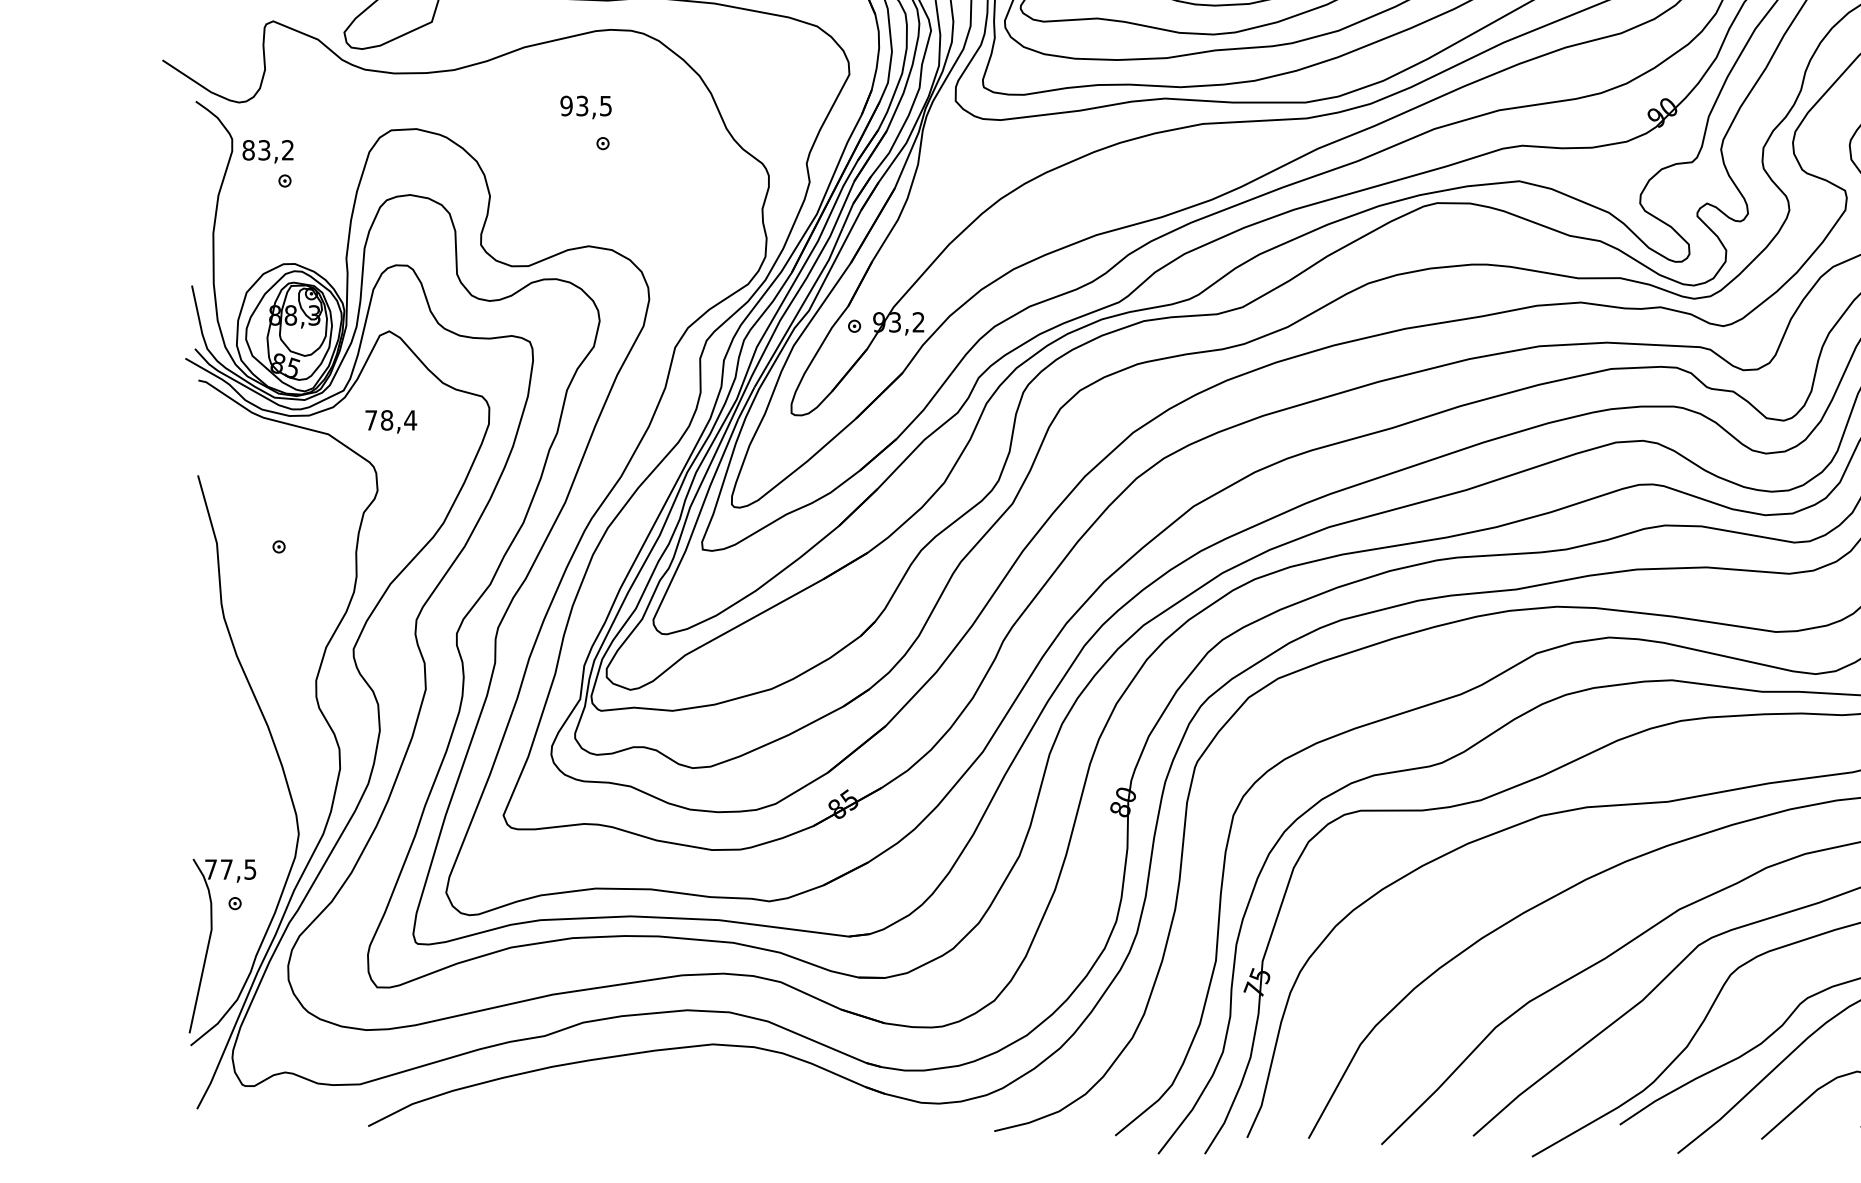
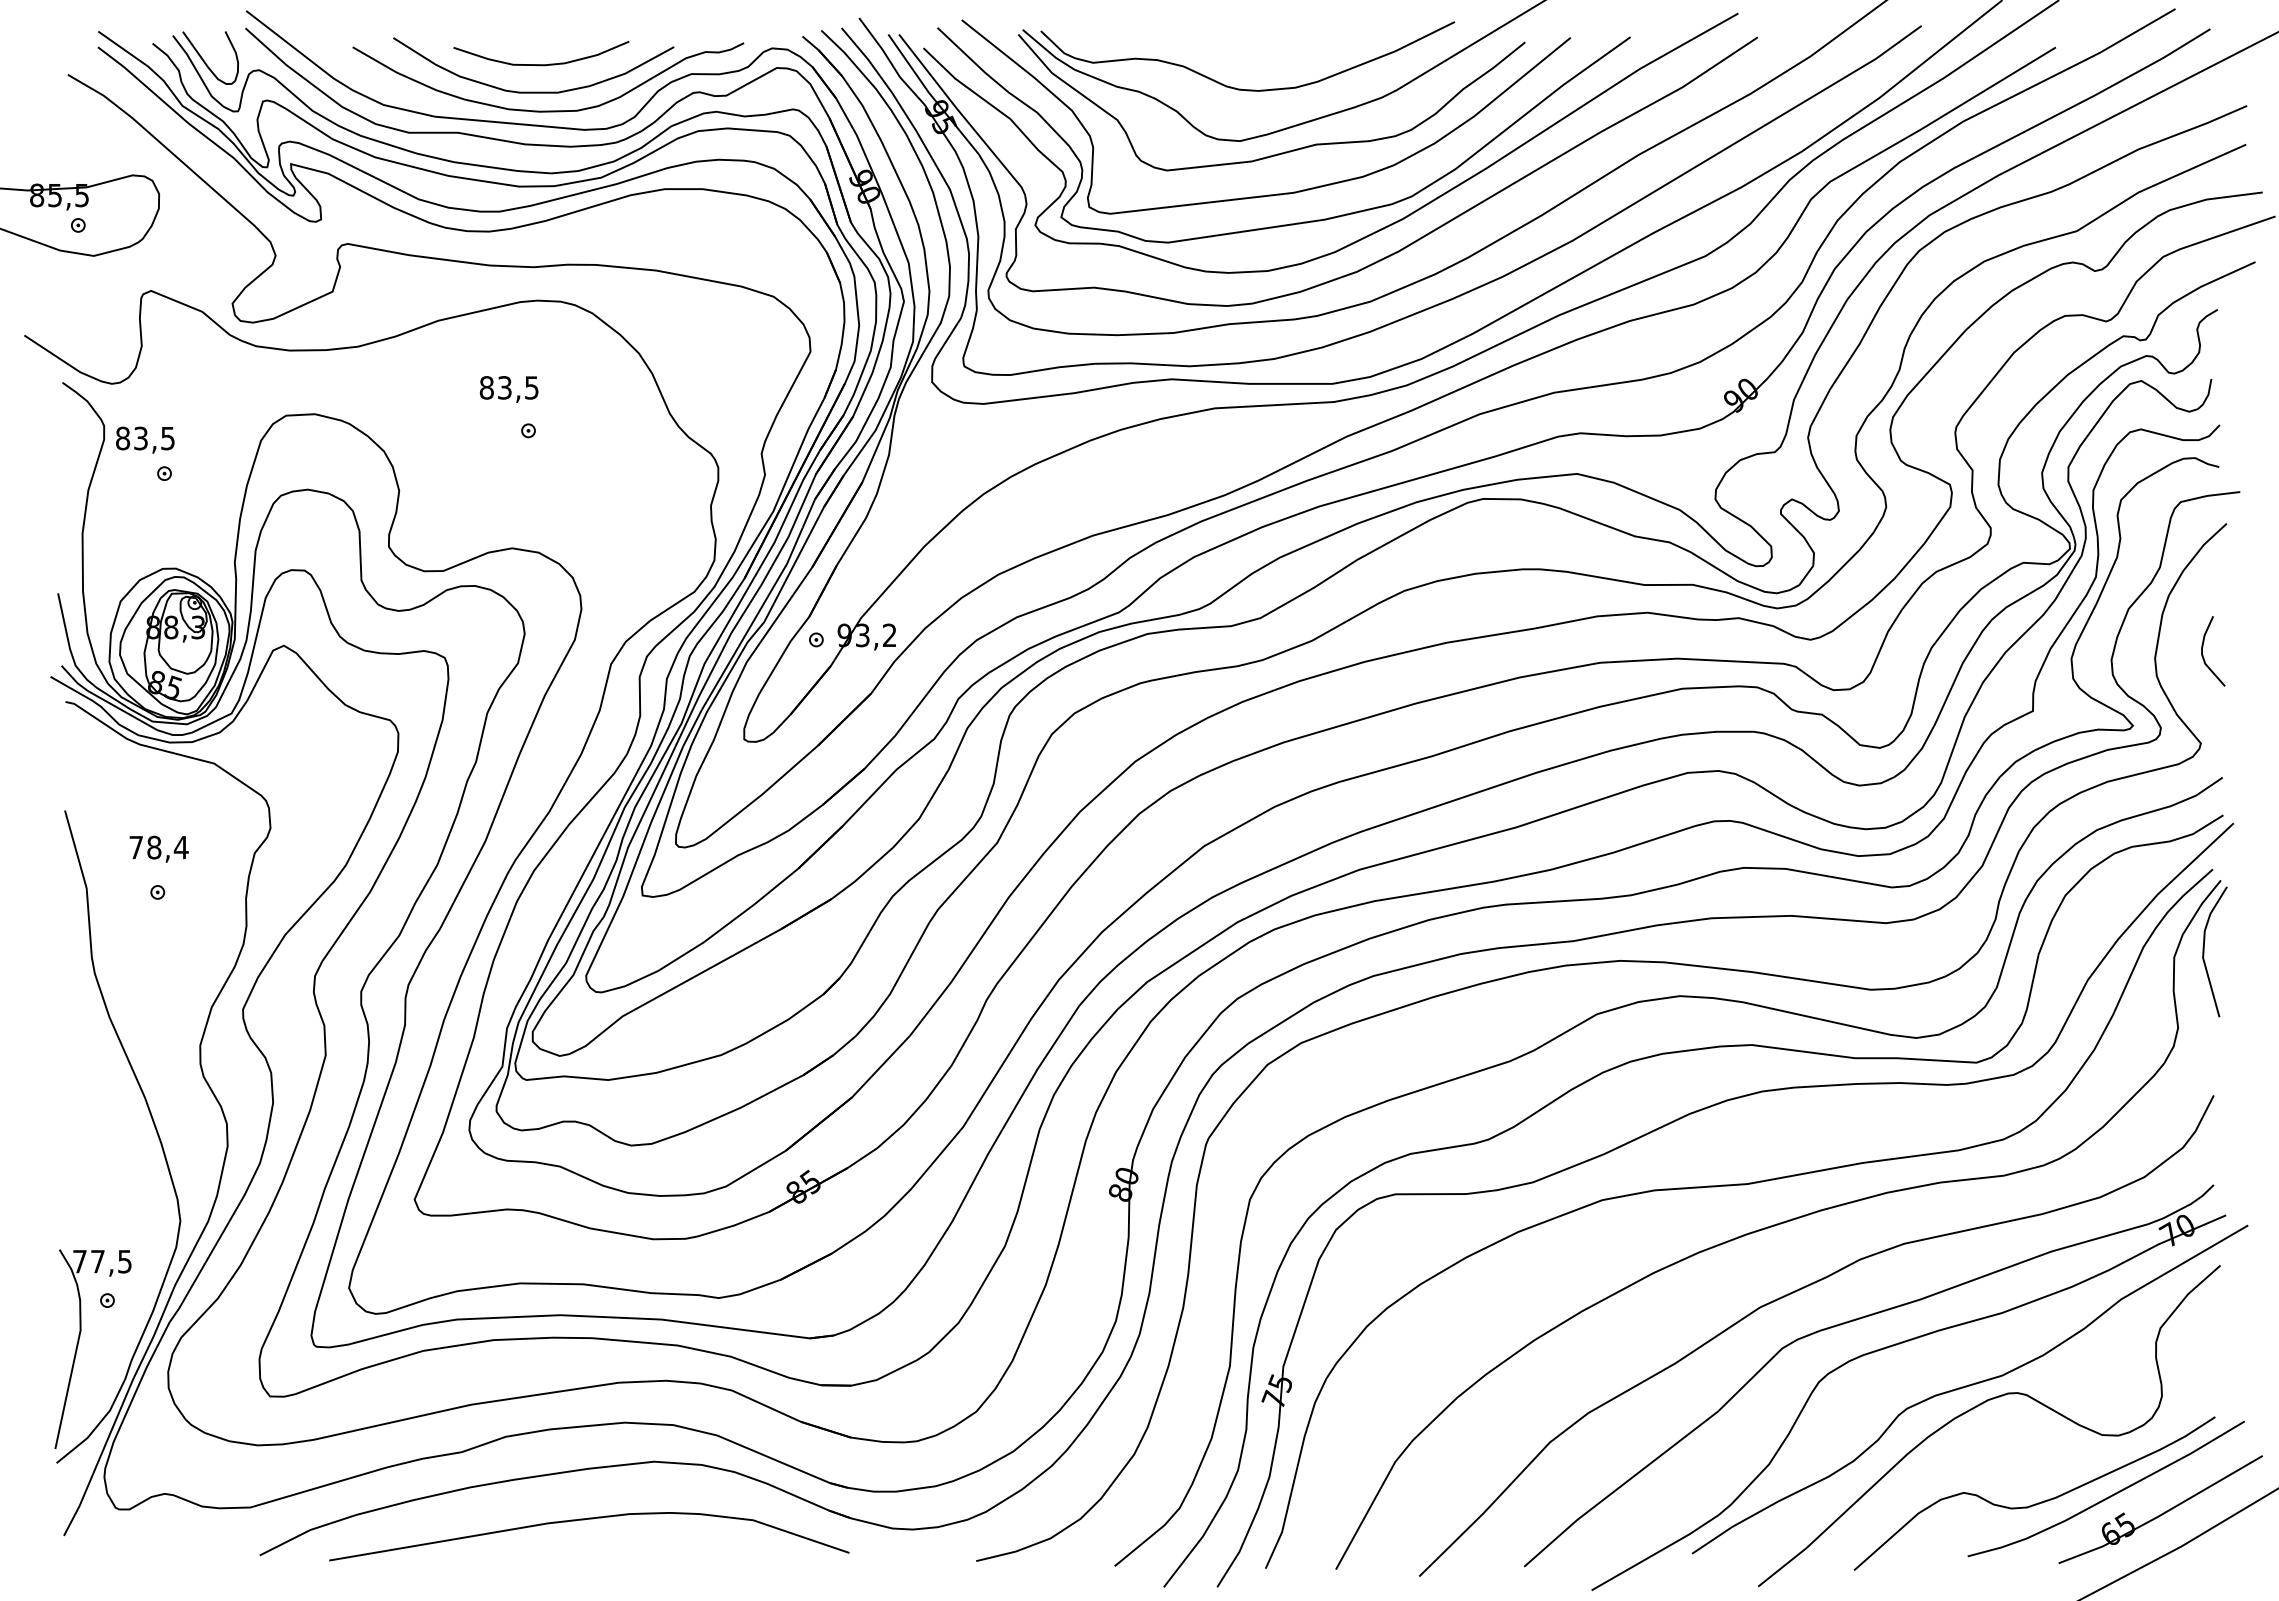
text: (566, 105) -> (486, 387), 93,5 -> 83,5
text: (287, 150) -> (167, 438), 83,2 -> 83,5
text: (390, 421) -> (158, 848), moved
curve: (651, 1095) -> (584, 1520), added

